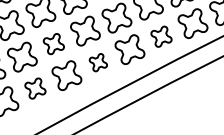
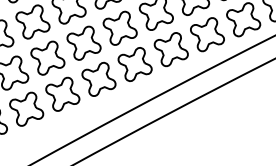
part: (161, 36) -> (207, 34), size x1.43
part: (53, 43) -> (83, 42), size x1.43
part: (97, 62) -> (134, 64), size x1.67
part: (35, 87) -> (62, 93), size x1.43

